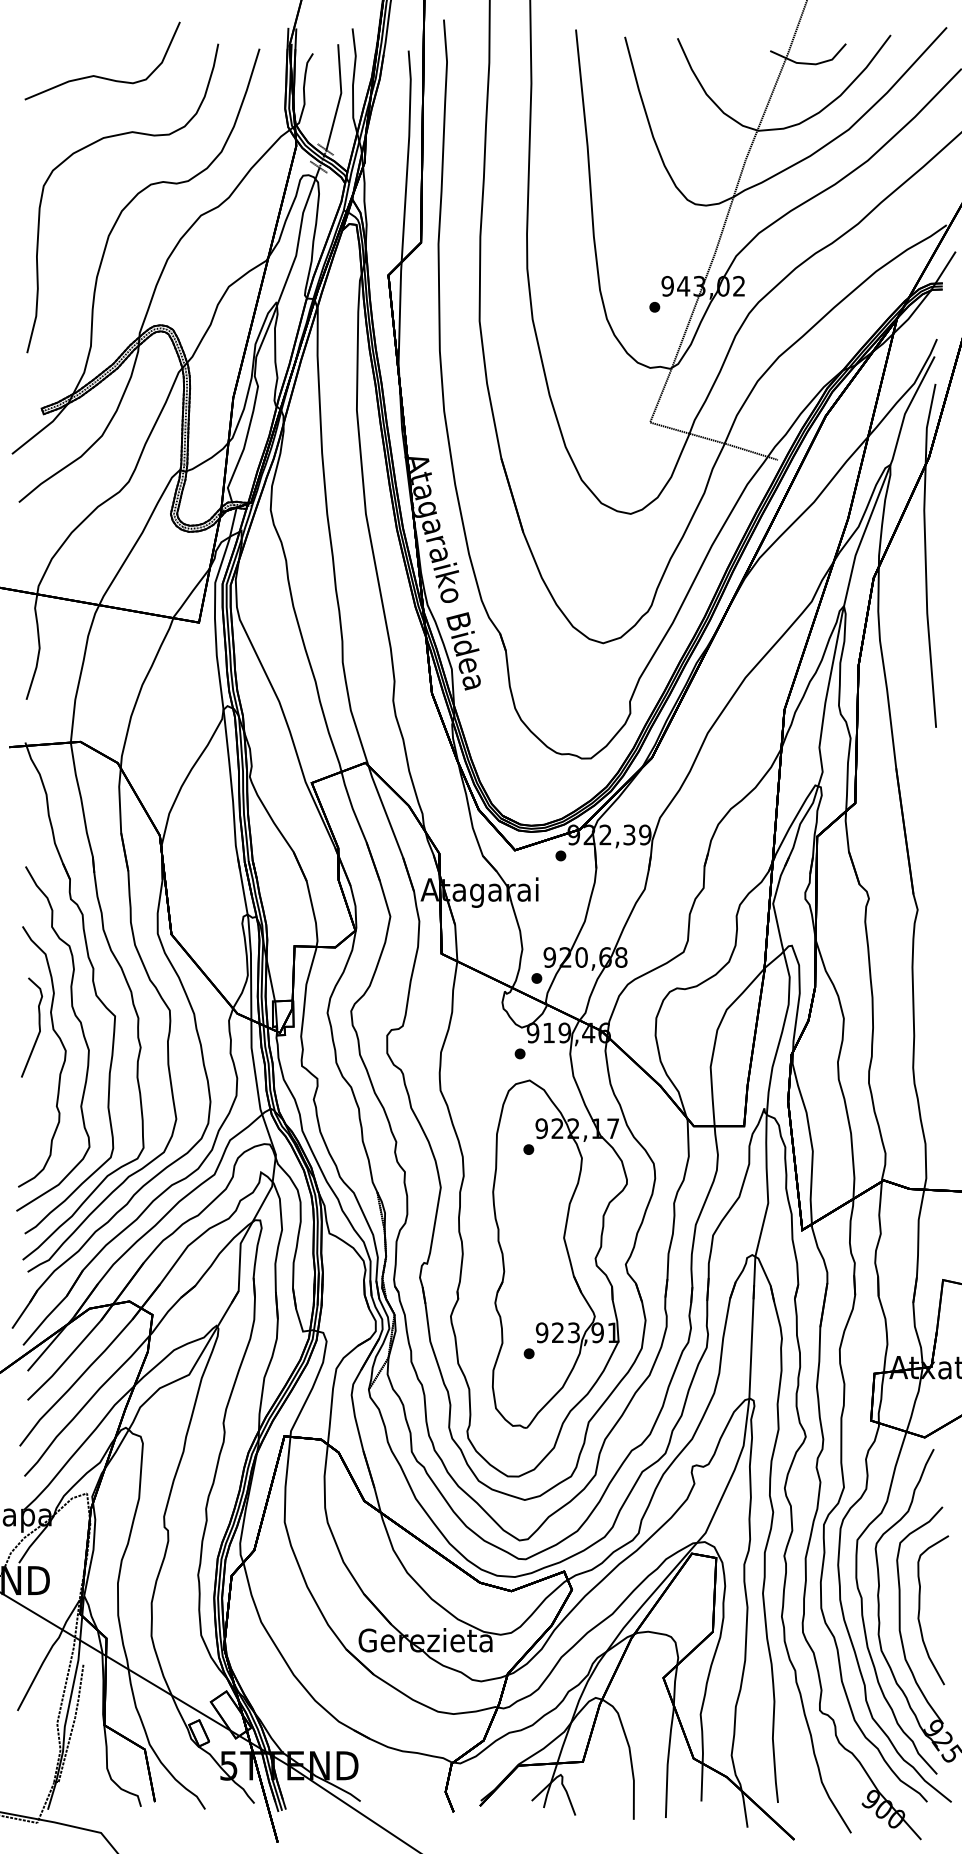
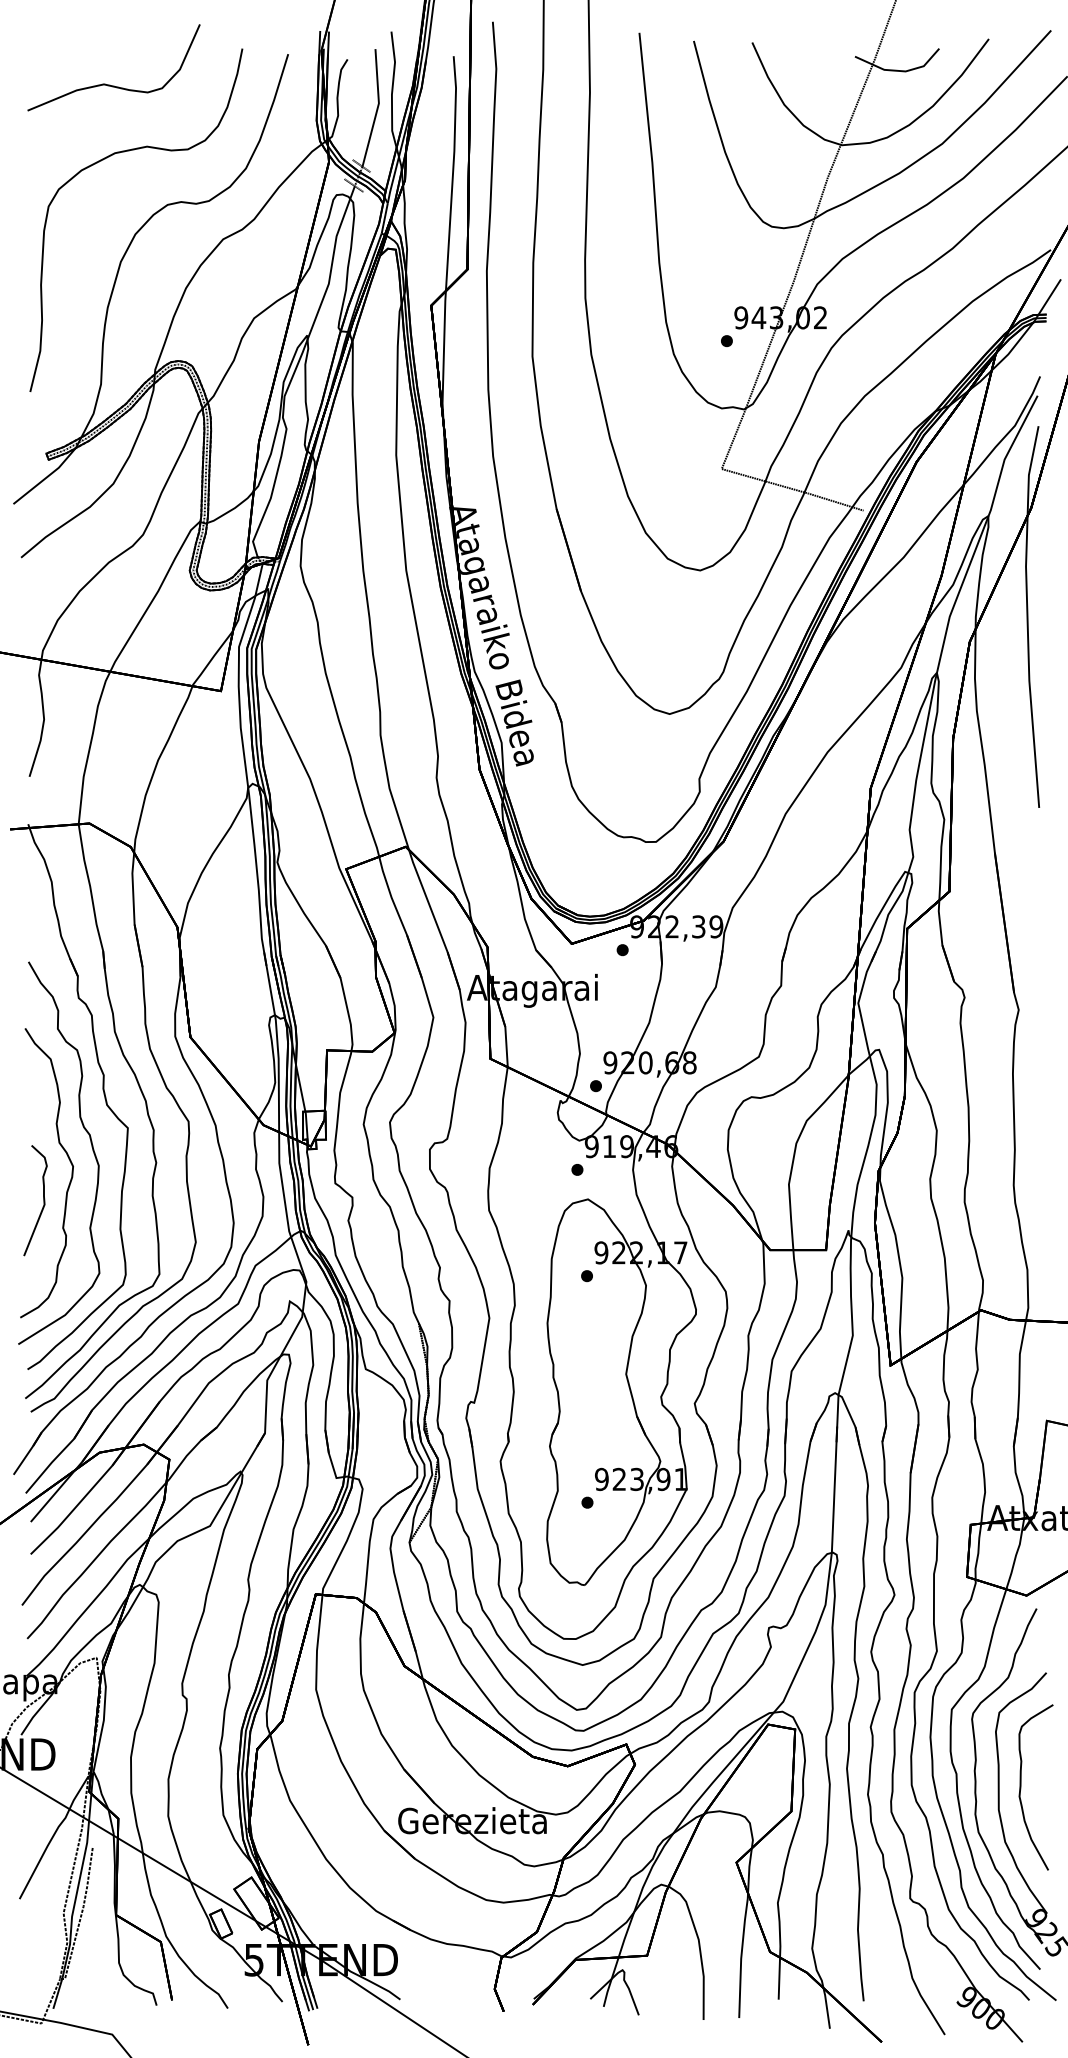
part: (38, 1027) -> (42, 1200), moved

